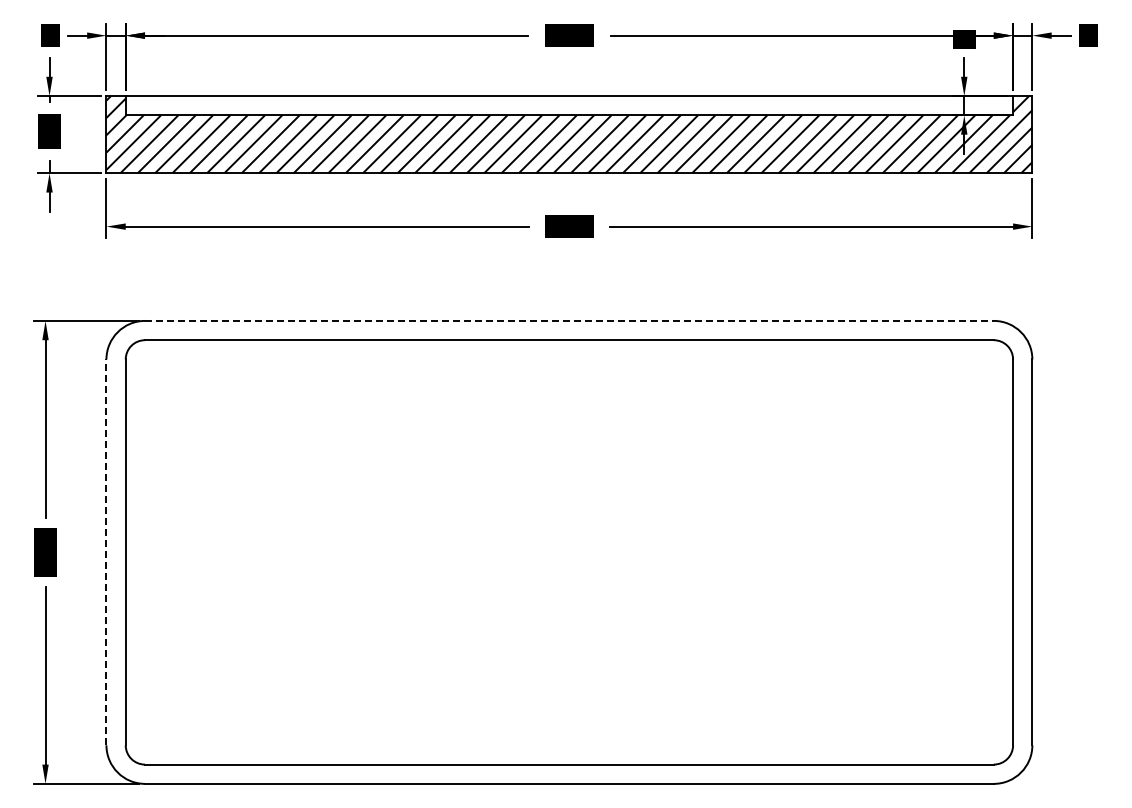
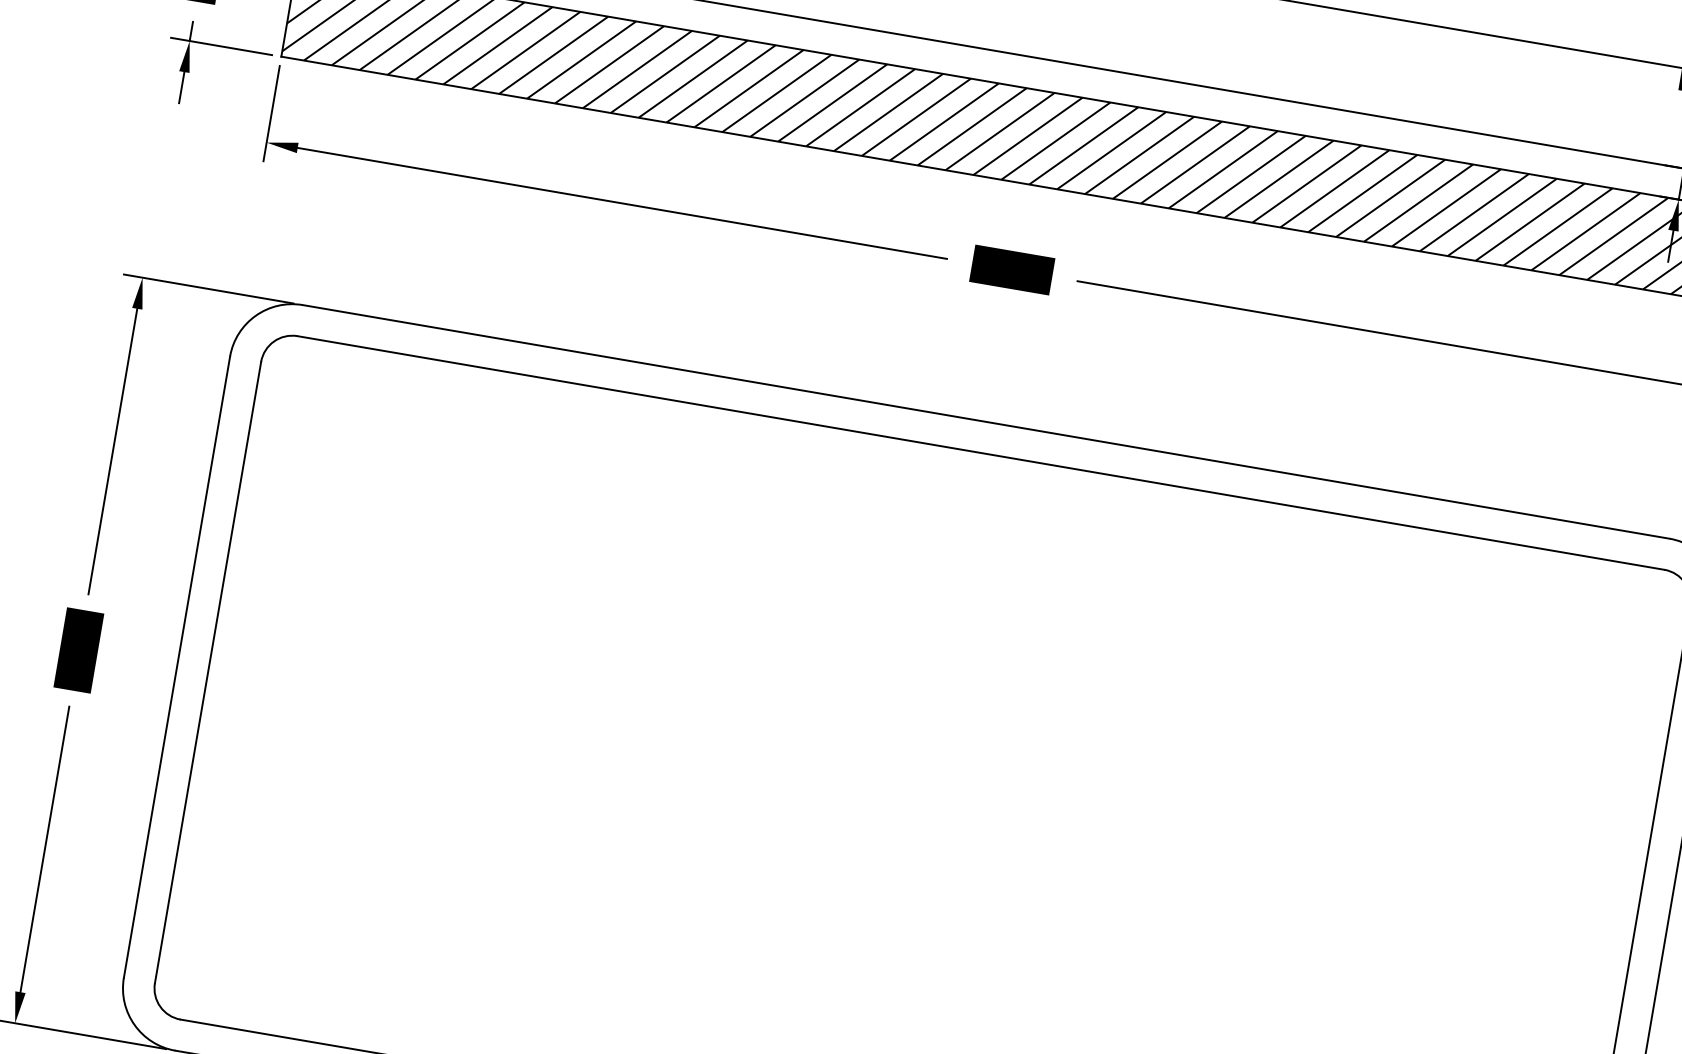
line: (569, 320) -> (986, 421), dashed -> solid
line: (106, 552) -> (177, 667), dashed -> solid

